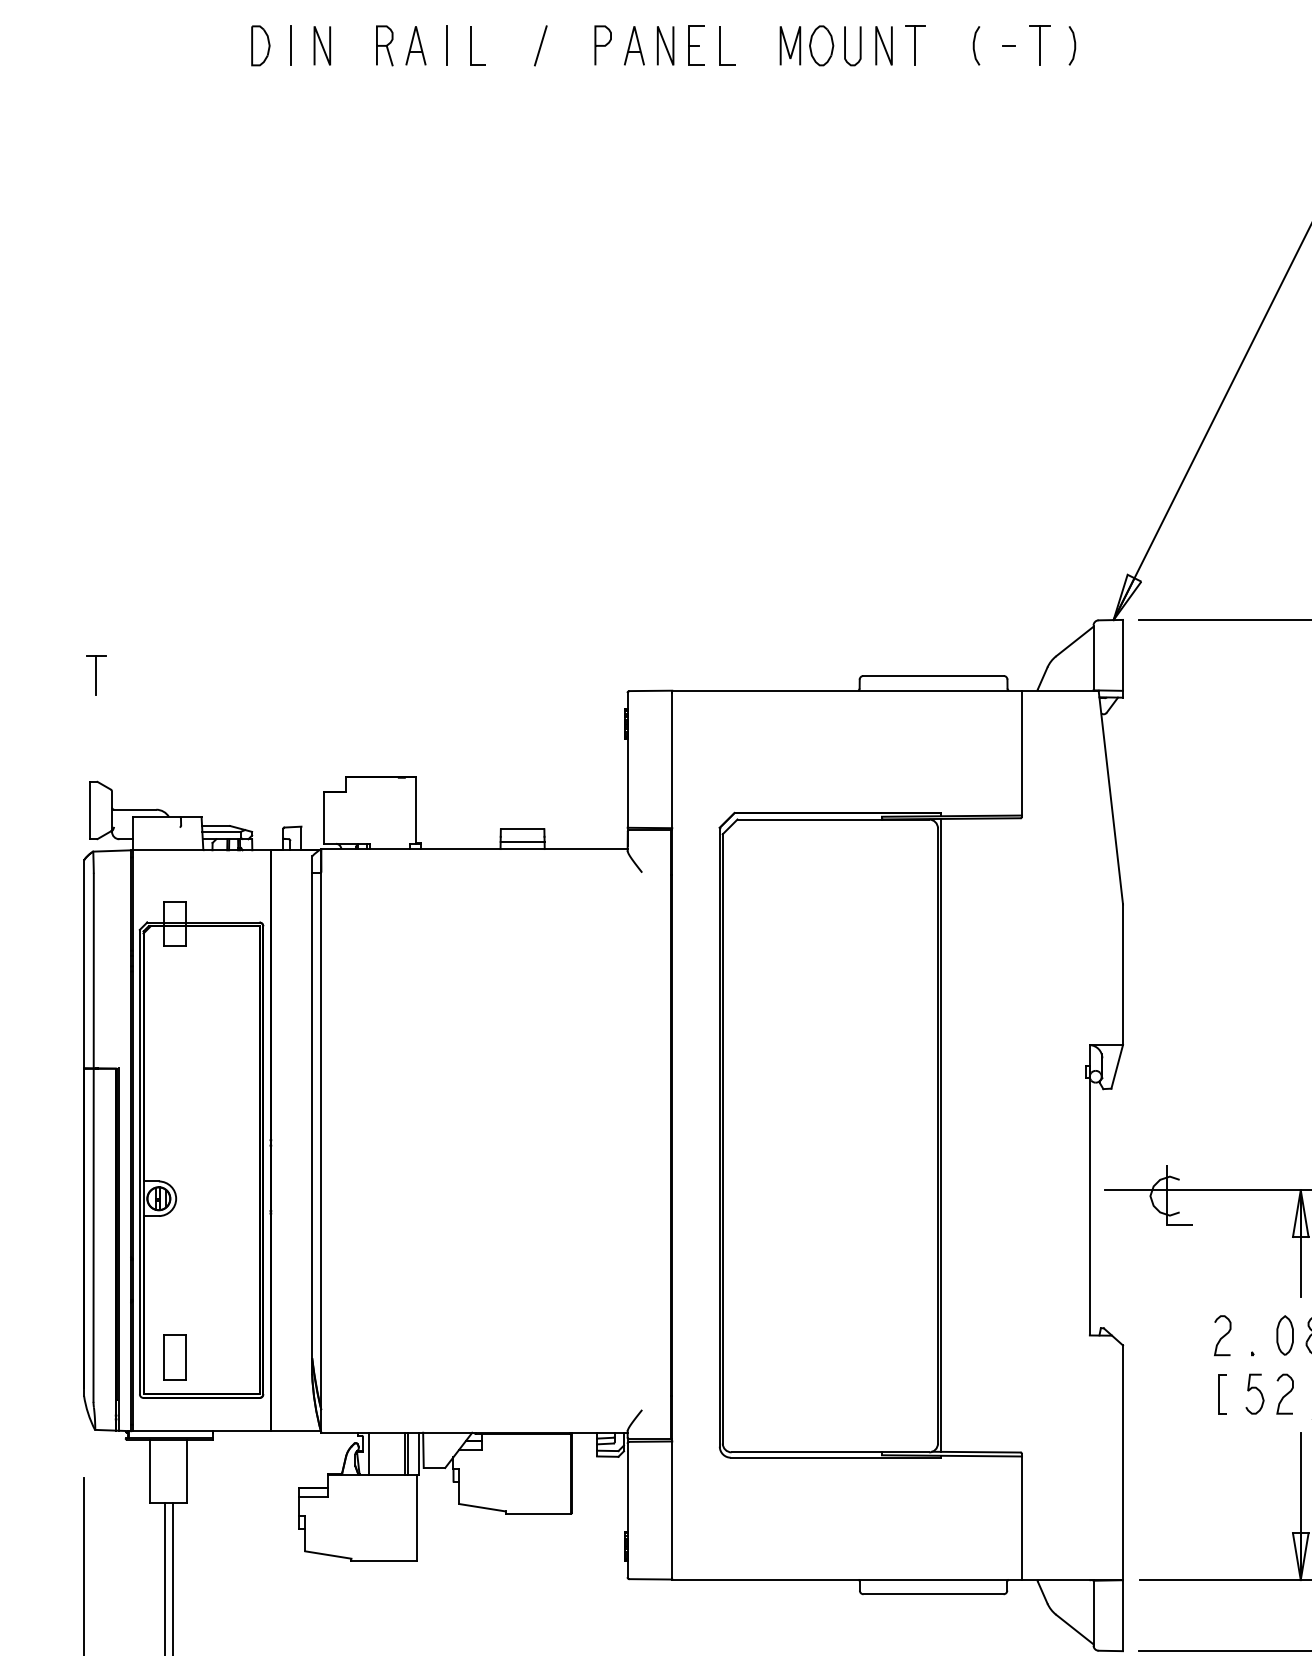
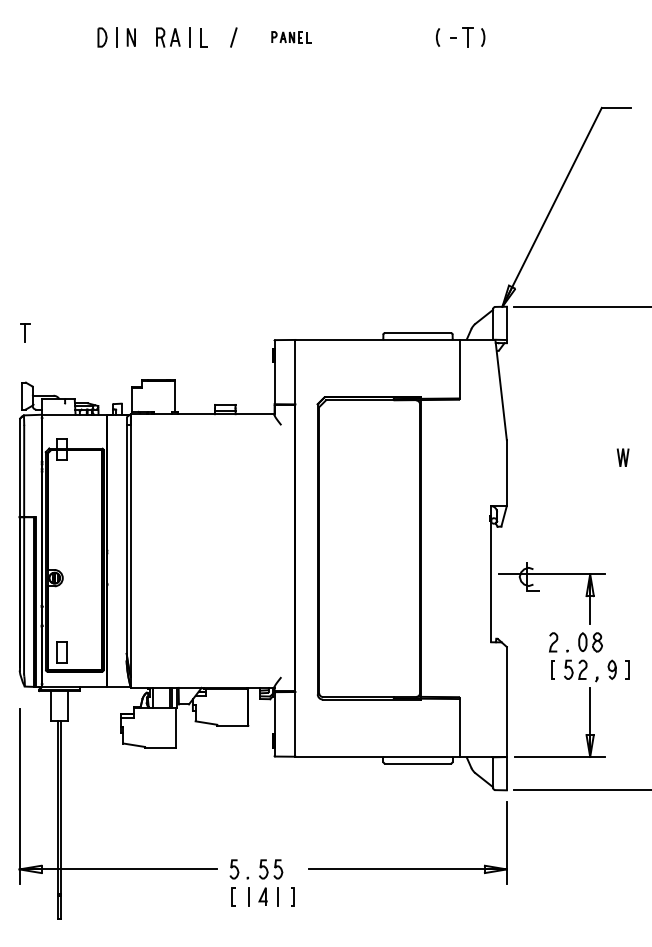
part: (663, 45) -> (291, 37), size x0.6
part: (851, 45) -> (379, 37), removed

